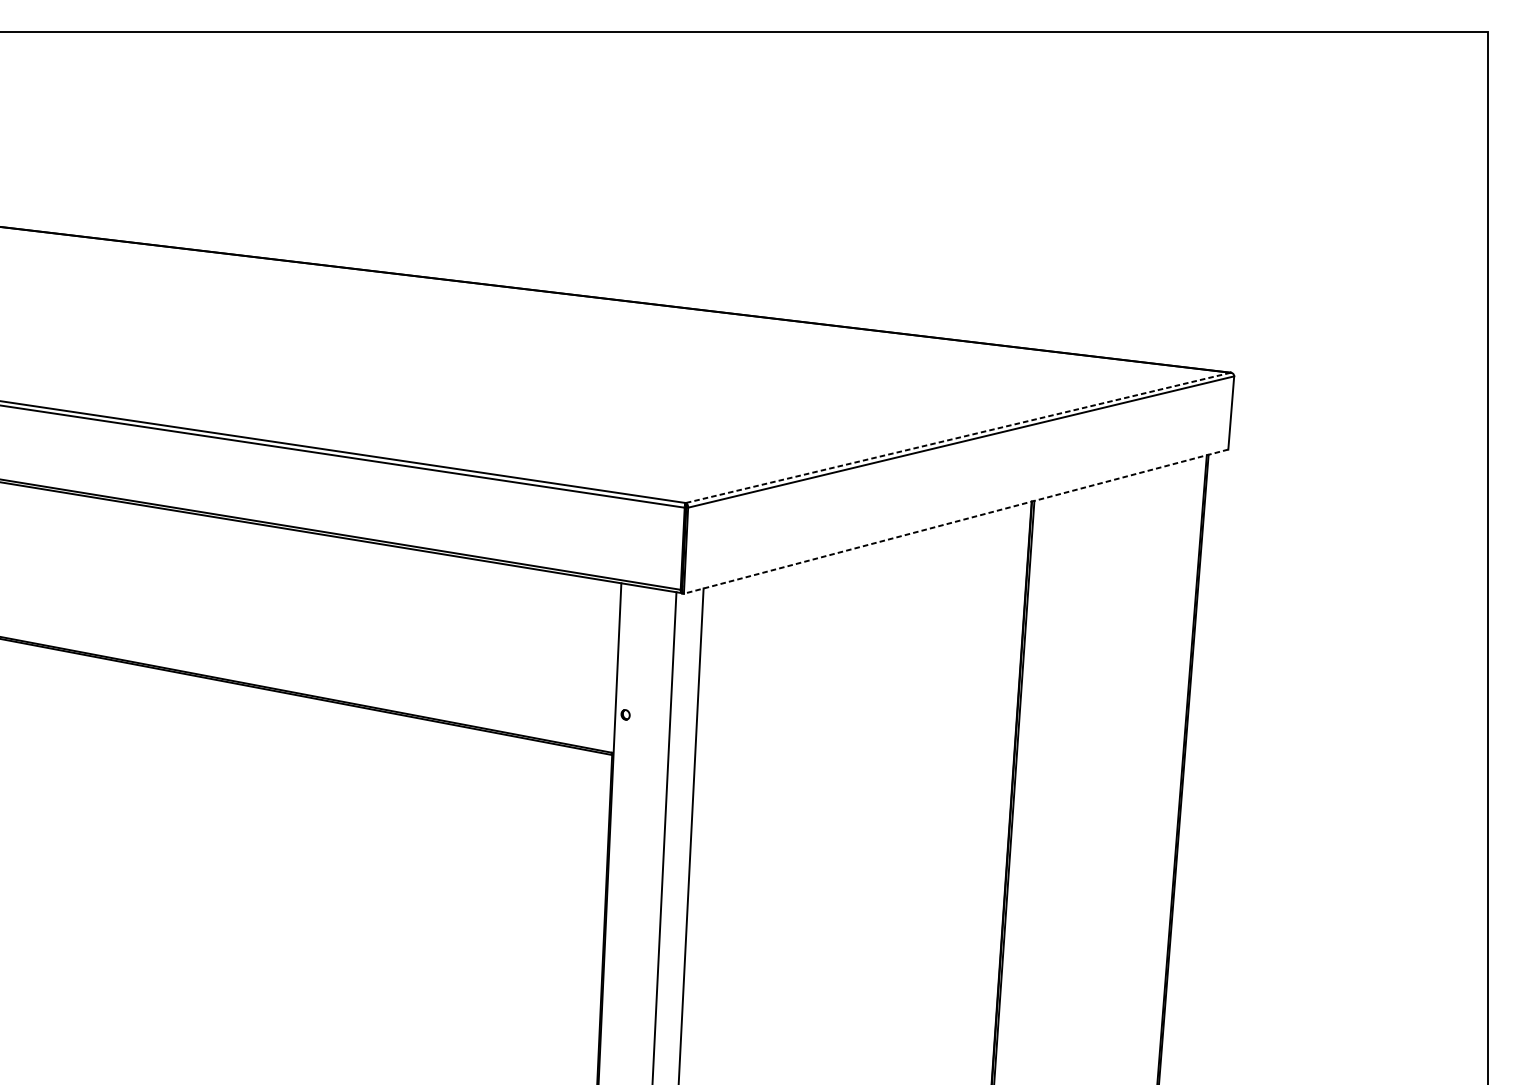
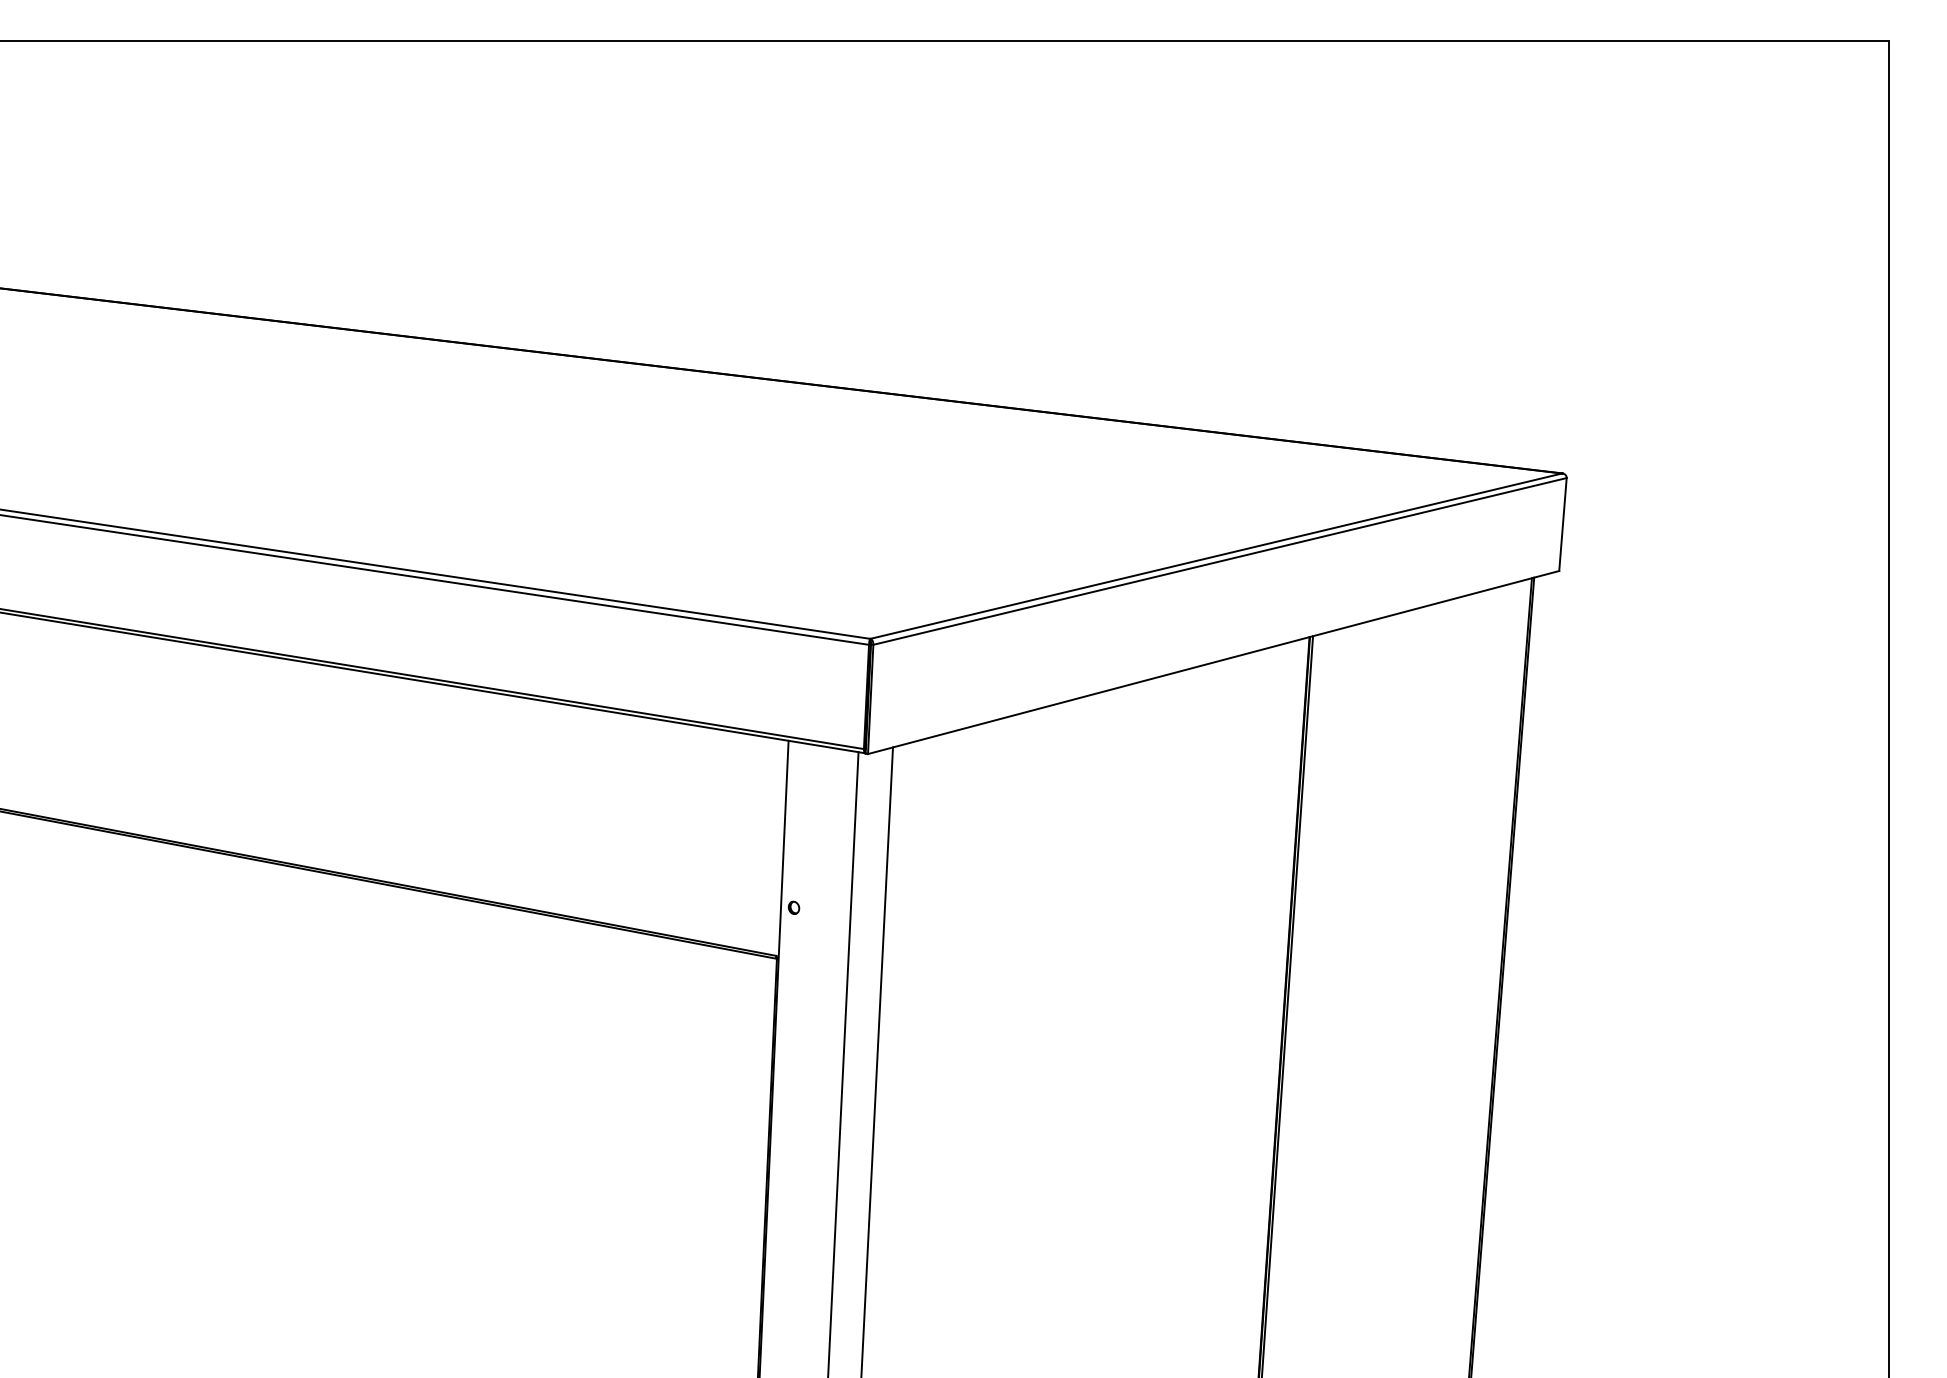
line: (958, 438) -> (1216, 556), dashed -> solid
line: (956, 521) -> (1213, 662), dashed -> solid

